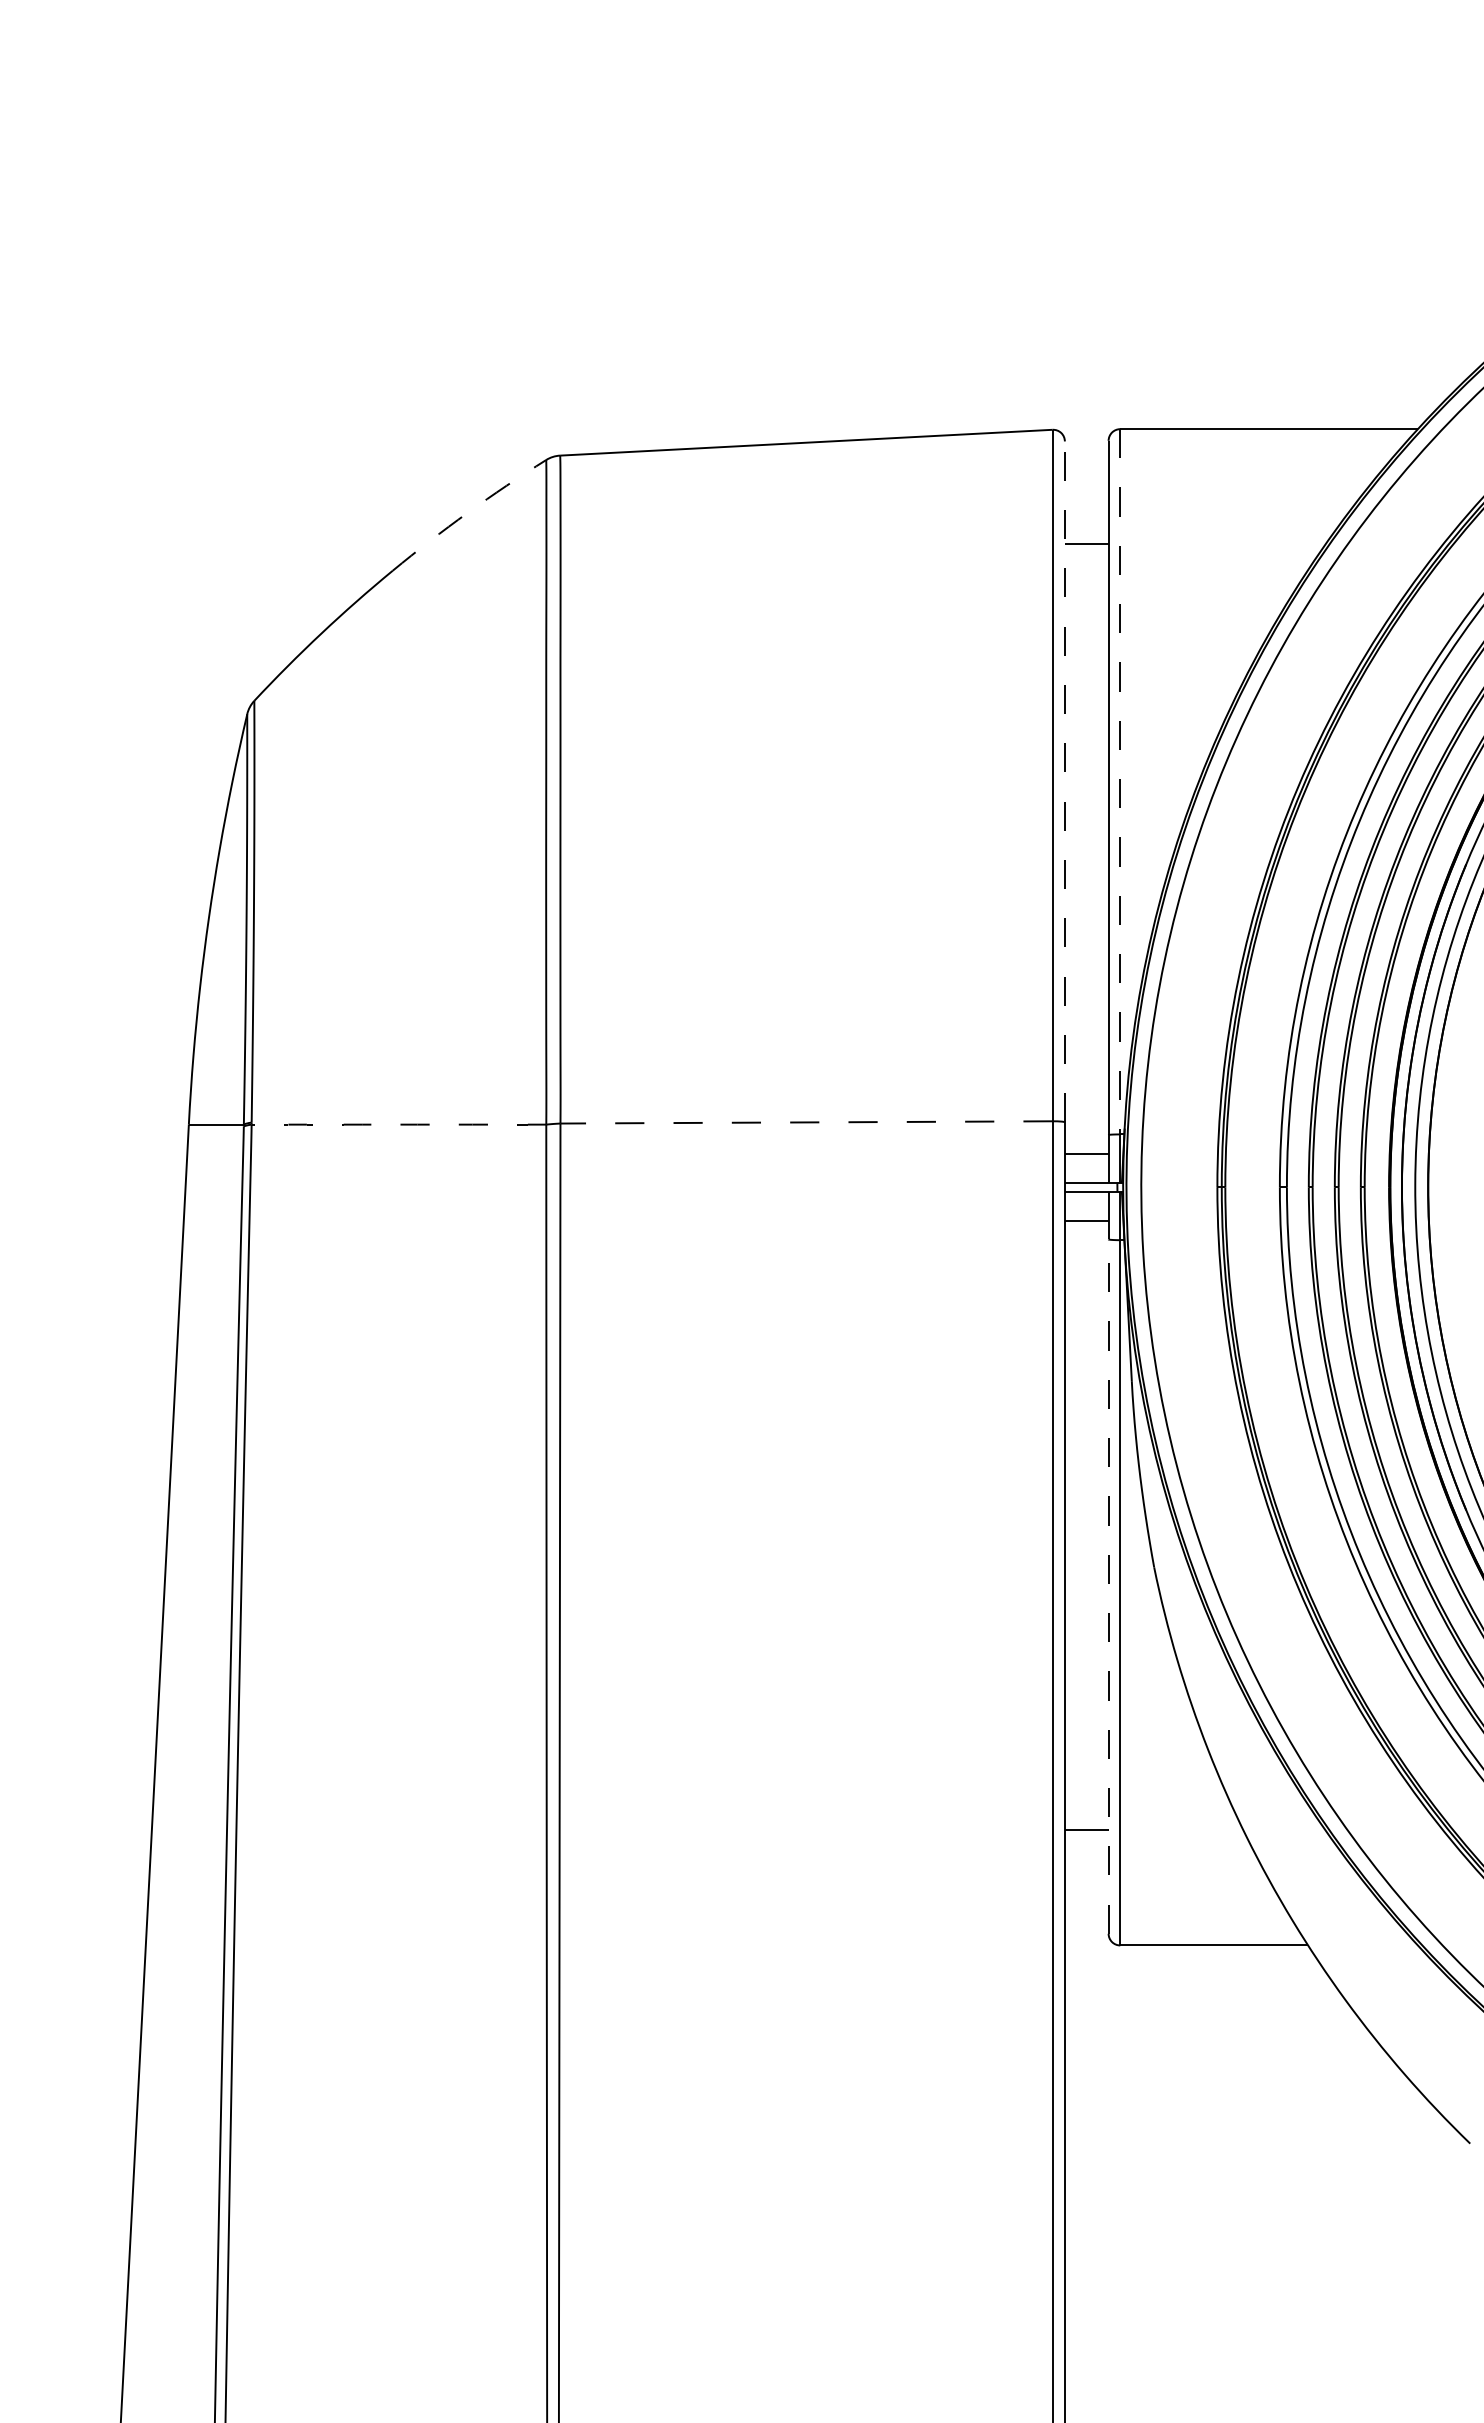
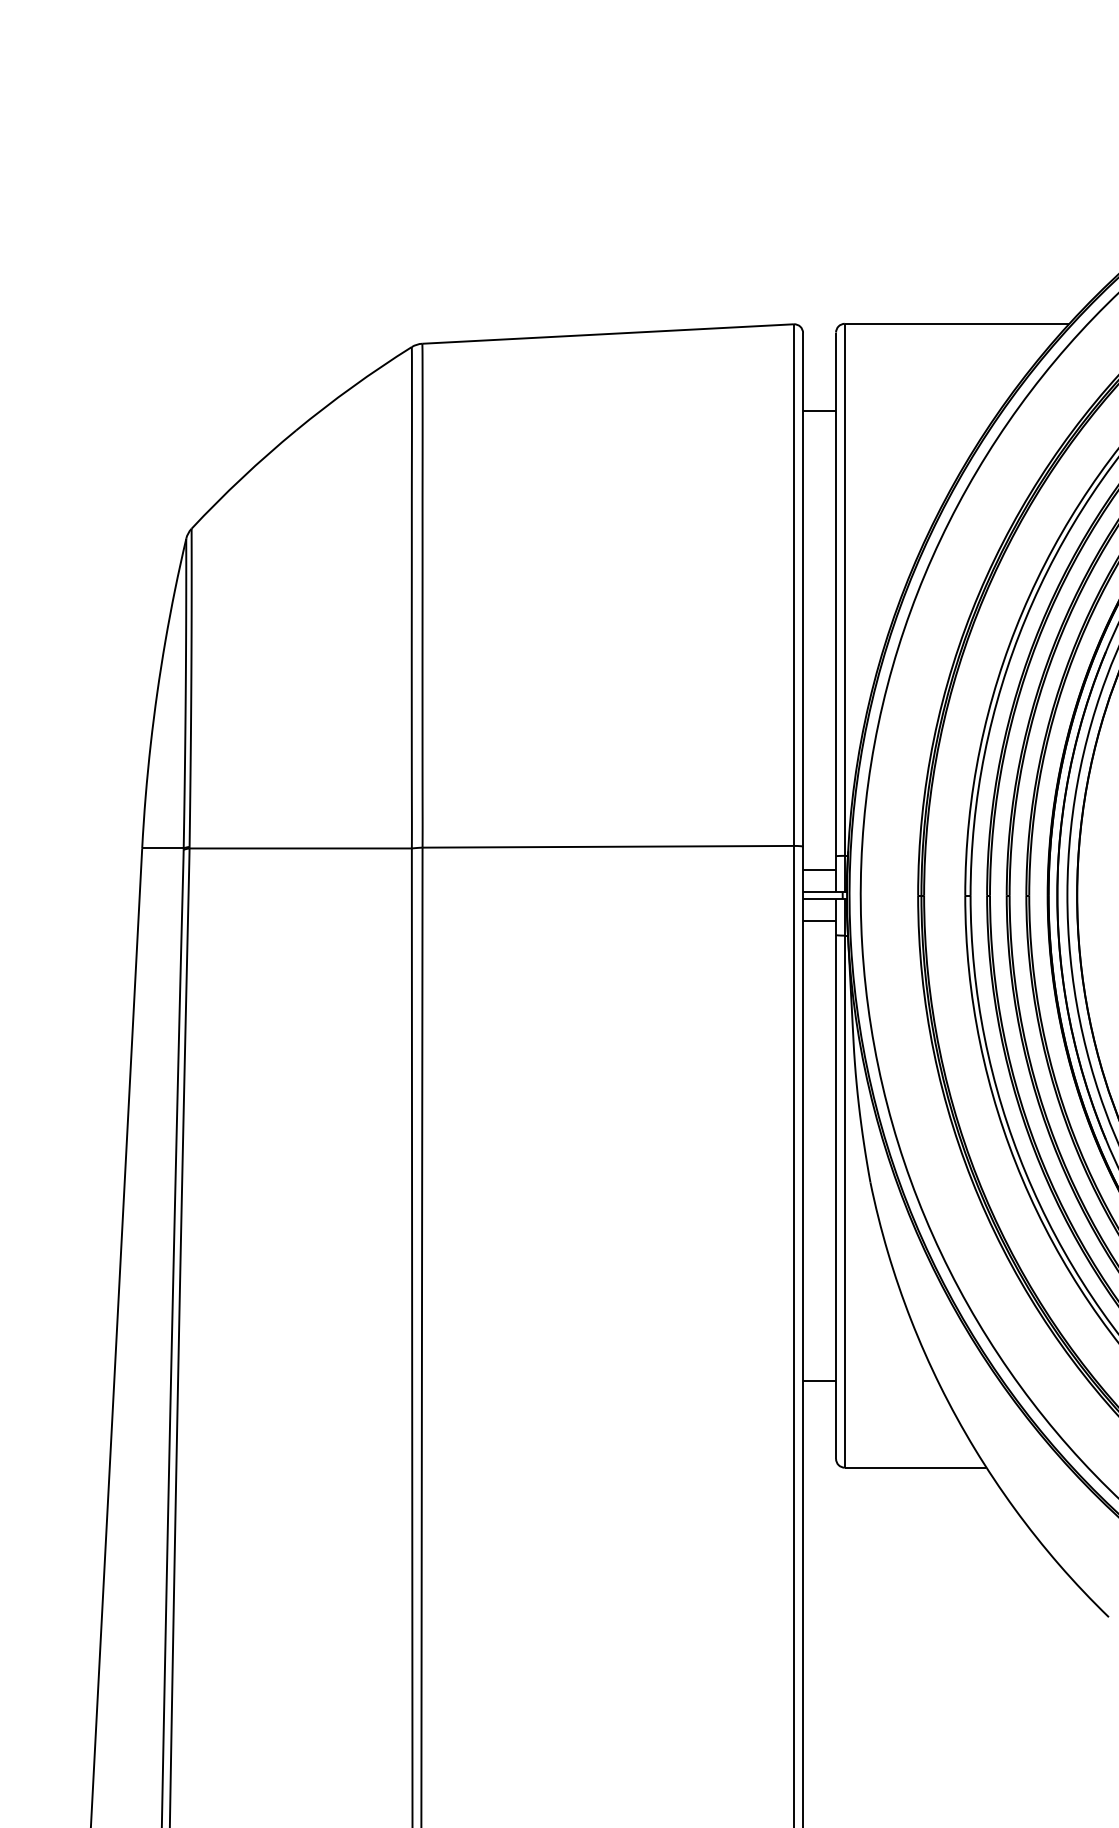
line: (467, 512) -> (352, 386), dashed -> solid
line: (1064, 781) -> (802, 589), dashed -> solid
line: (1120, 781) -> (845, 589), dashed -> solid
line: (806, 1122) -> (608, 846), dashed -> solid
line: (398, 1124) -> (300, 848), dashed -> solid
line: (1108, 1586) -> (835, 1196), dashed -> solid

